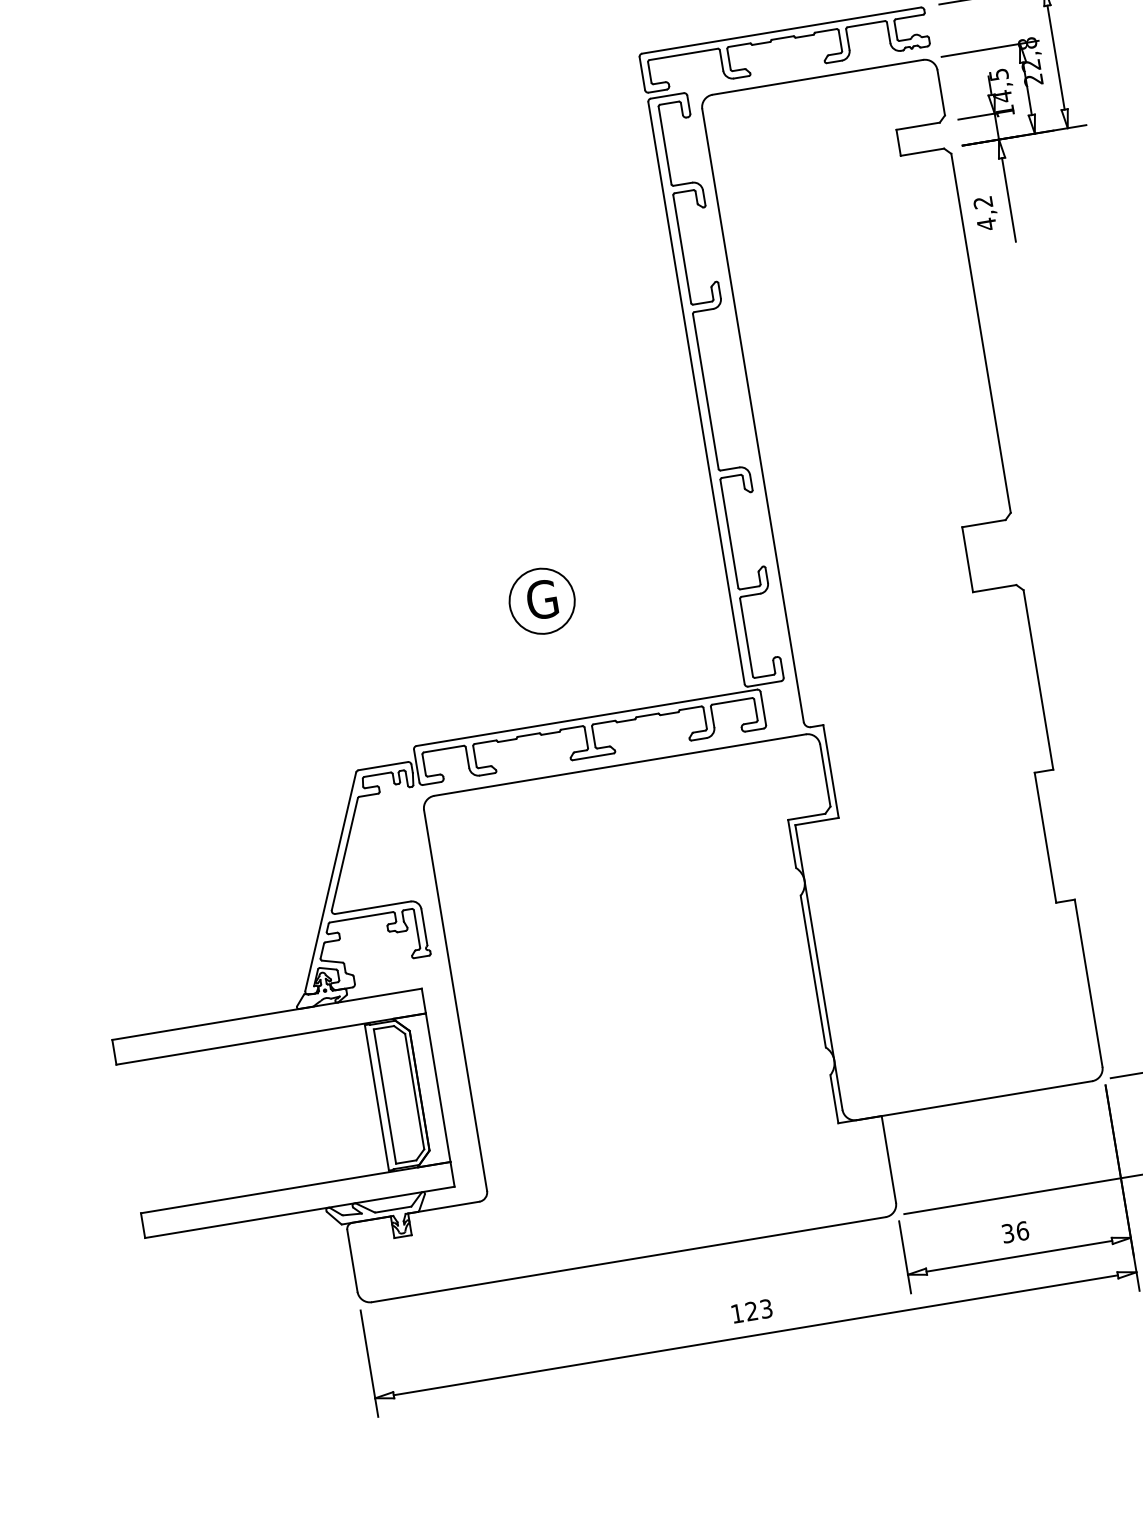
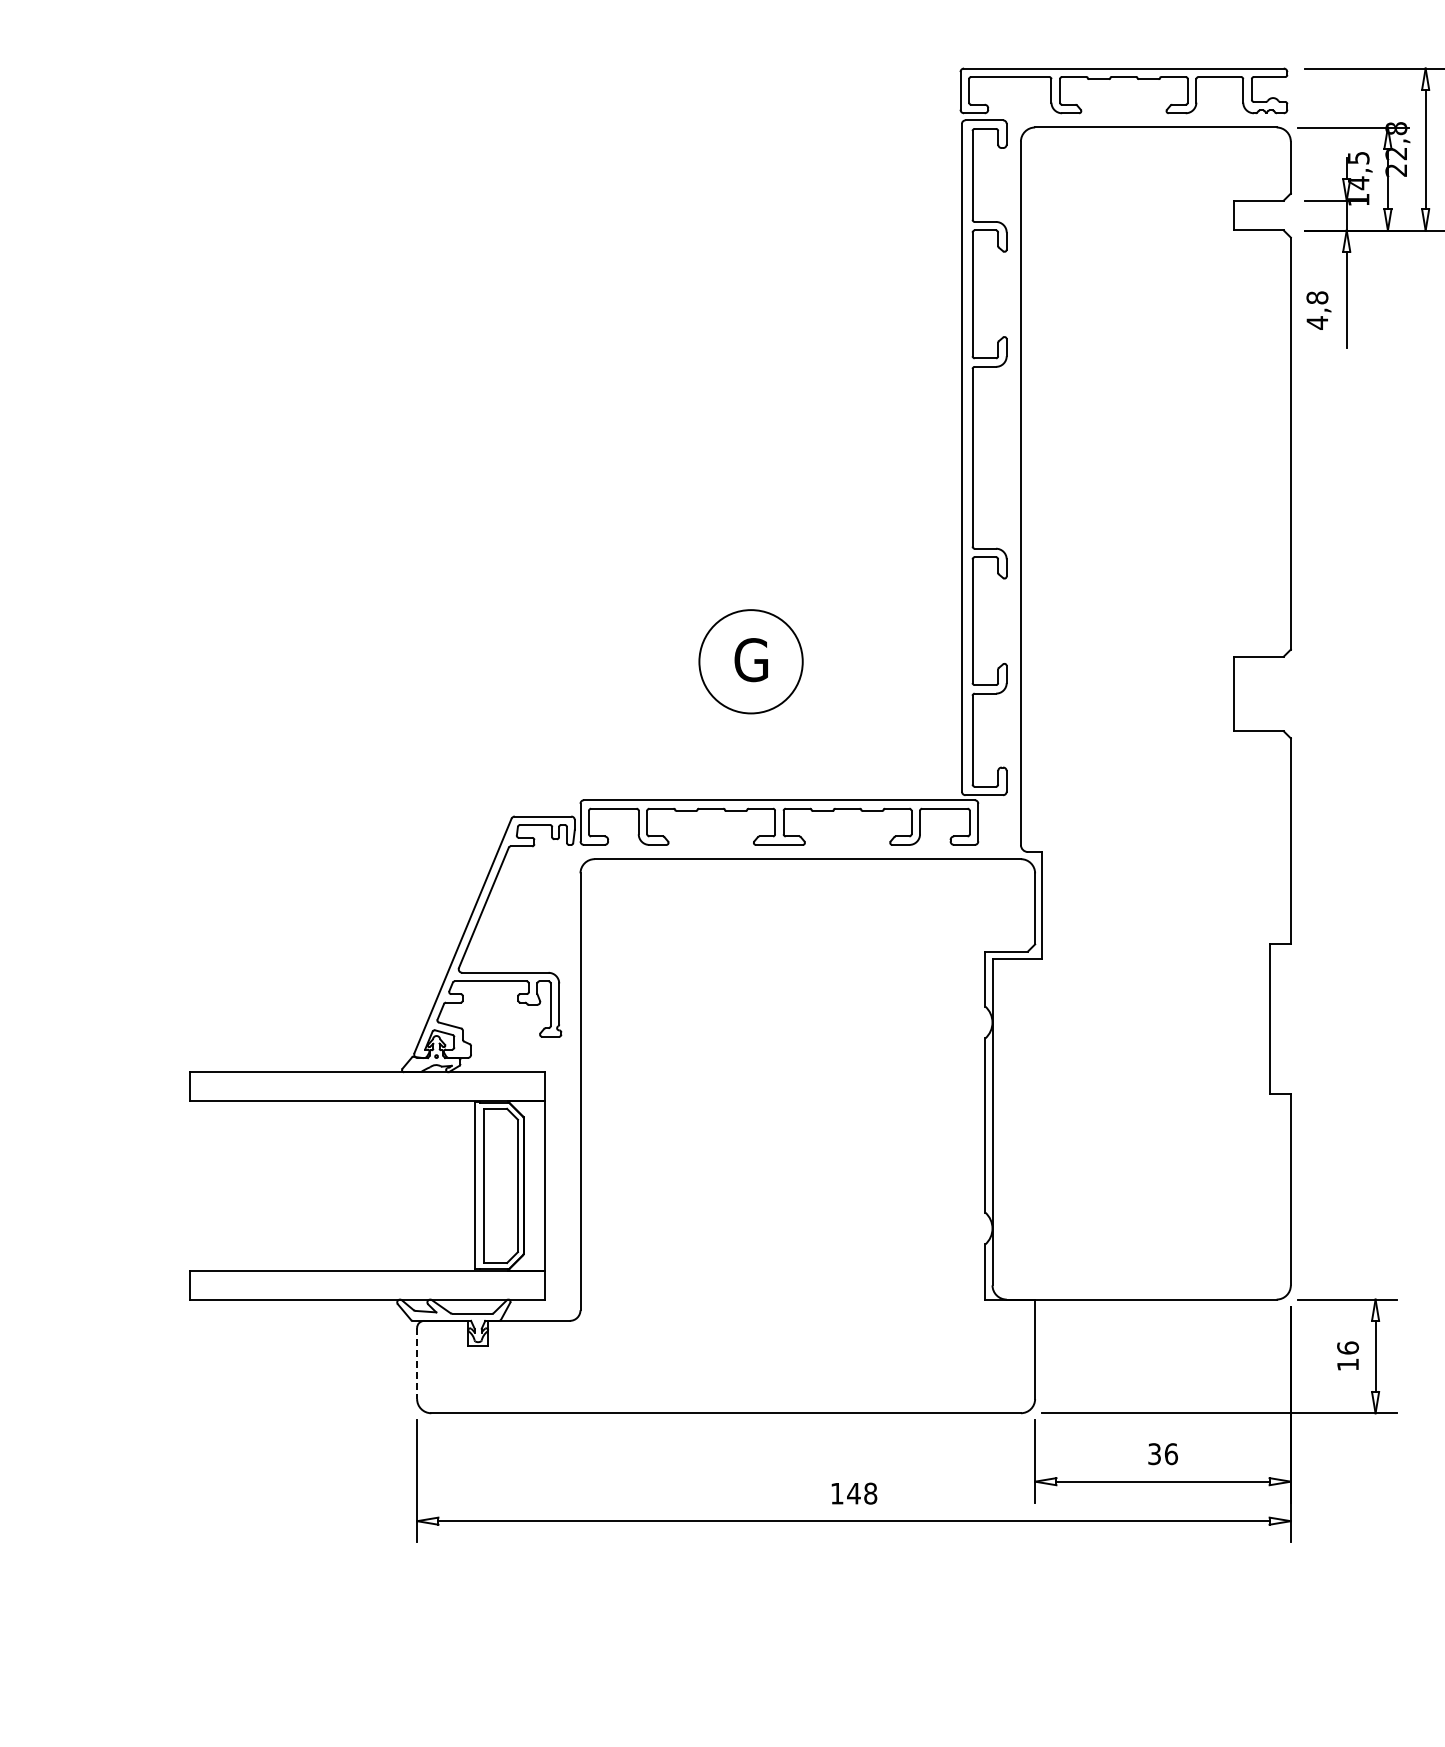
text: (983, 202) -> (1317, 297), 4,2 -> 4,8
circle: (542, 600) -> (751, 661), size x1.4
line: (352, 1260) -> (417, 1363), solid -> dashed
text: (759, 1309) -> (862, 1493), 123 -> 148

